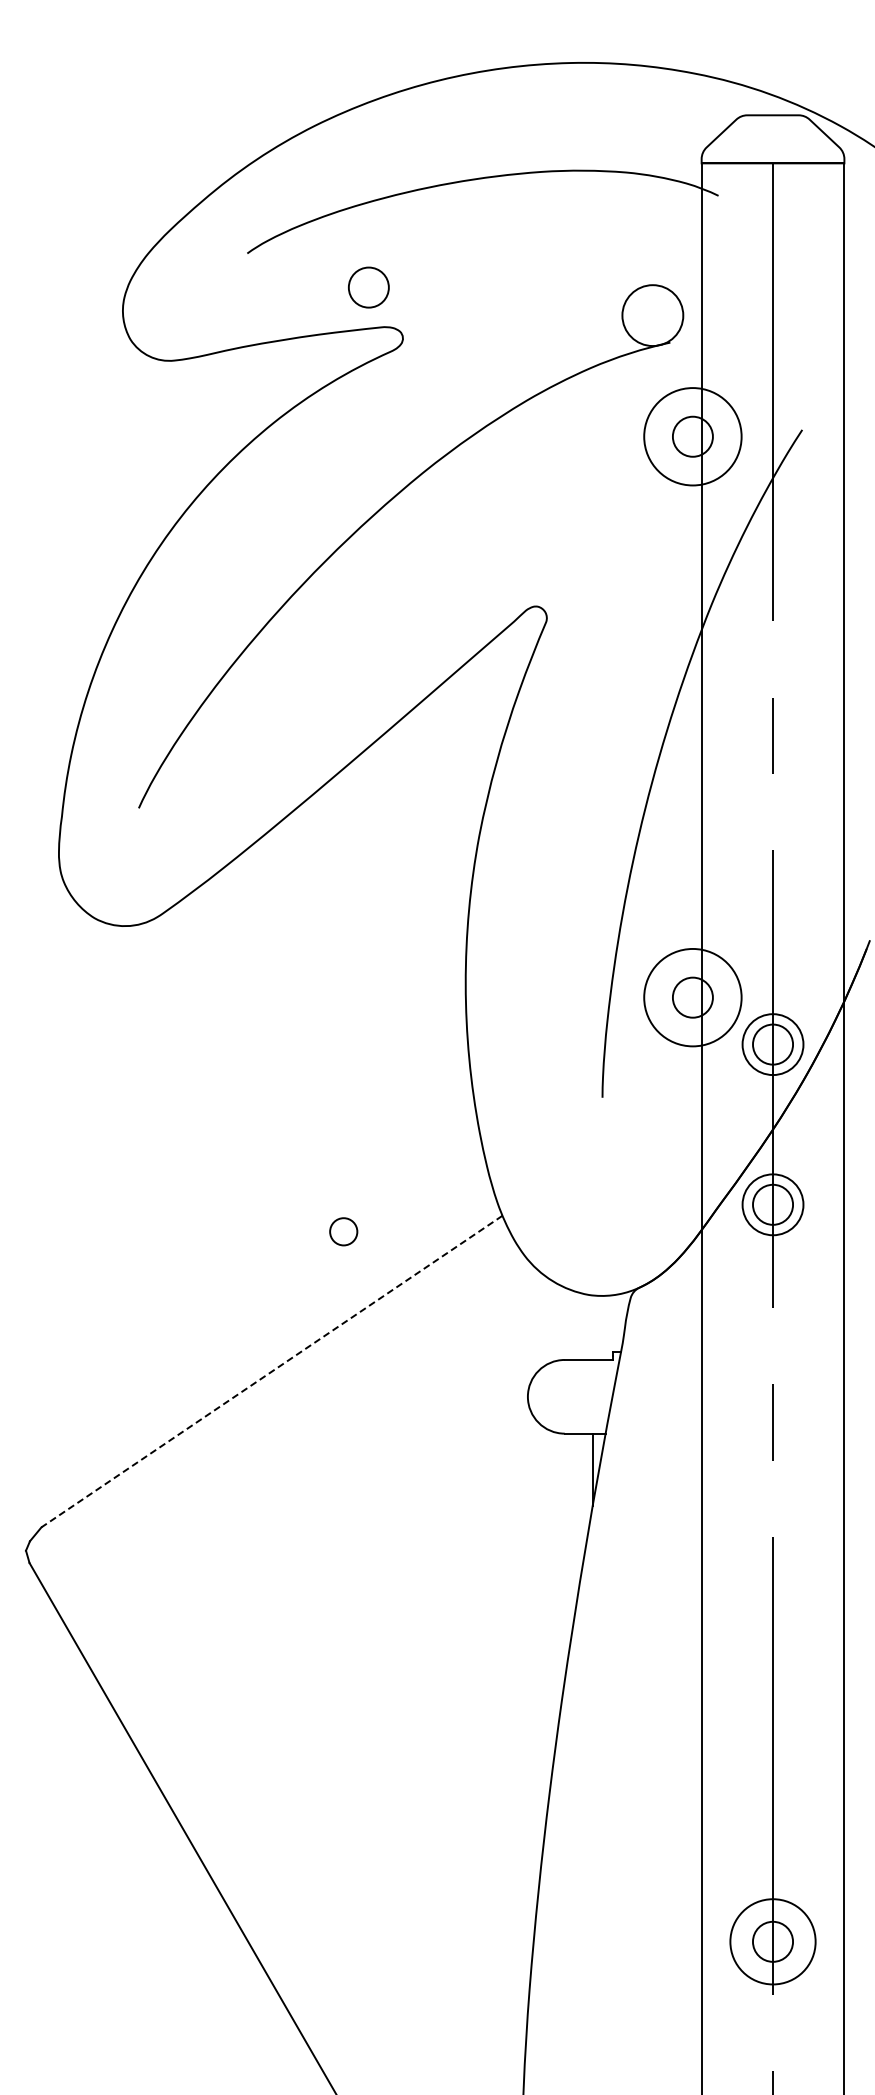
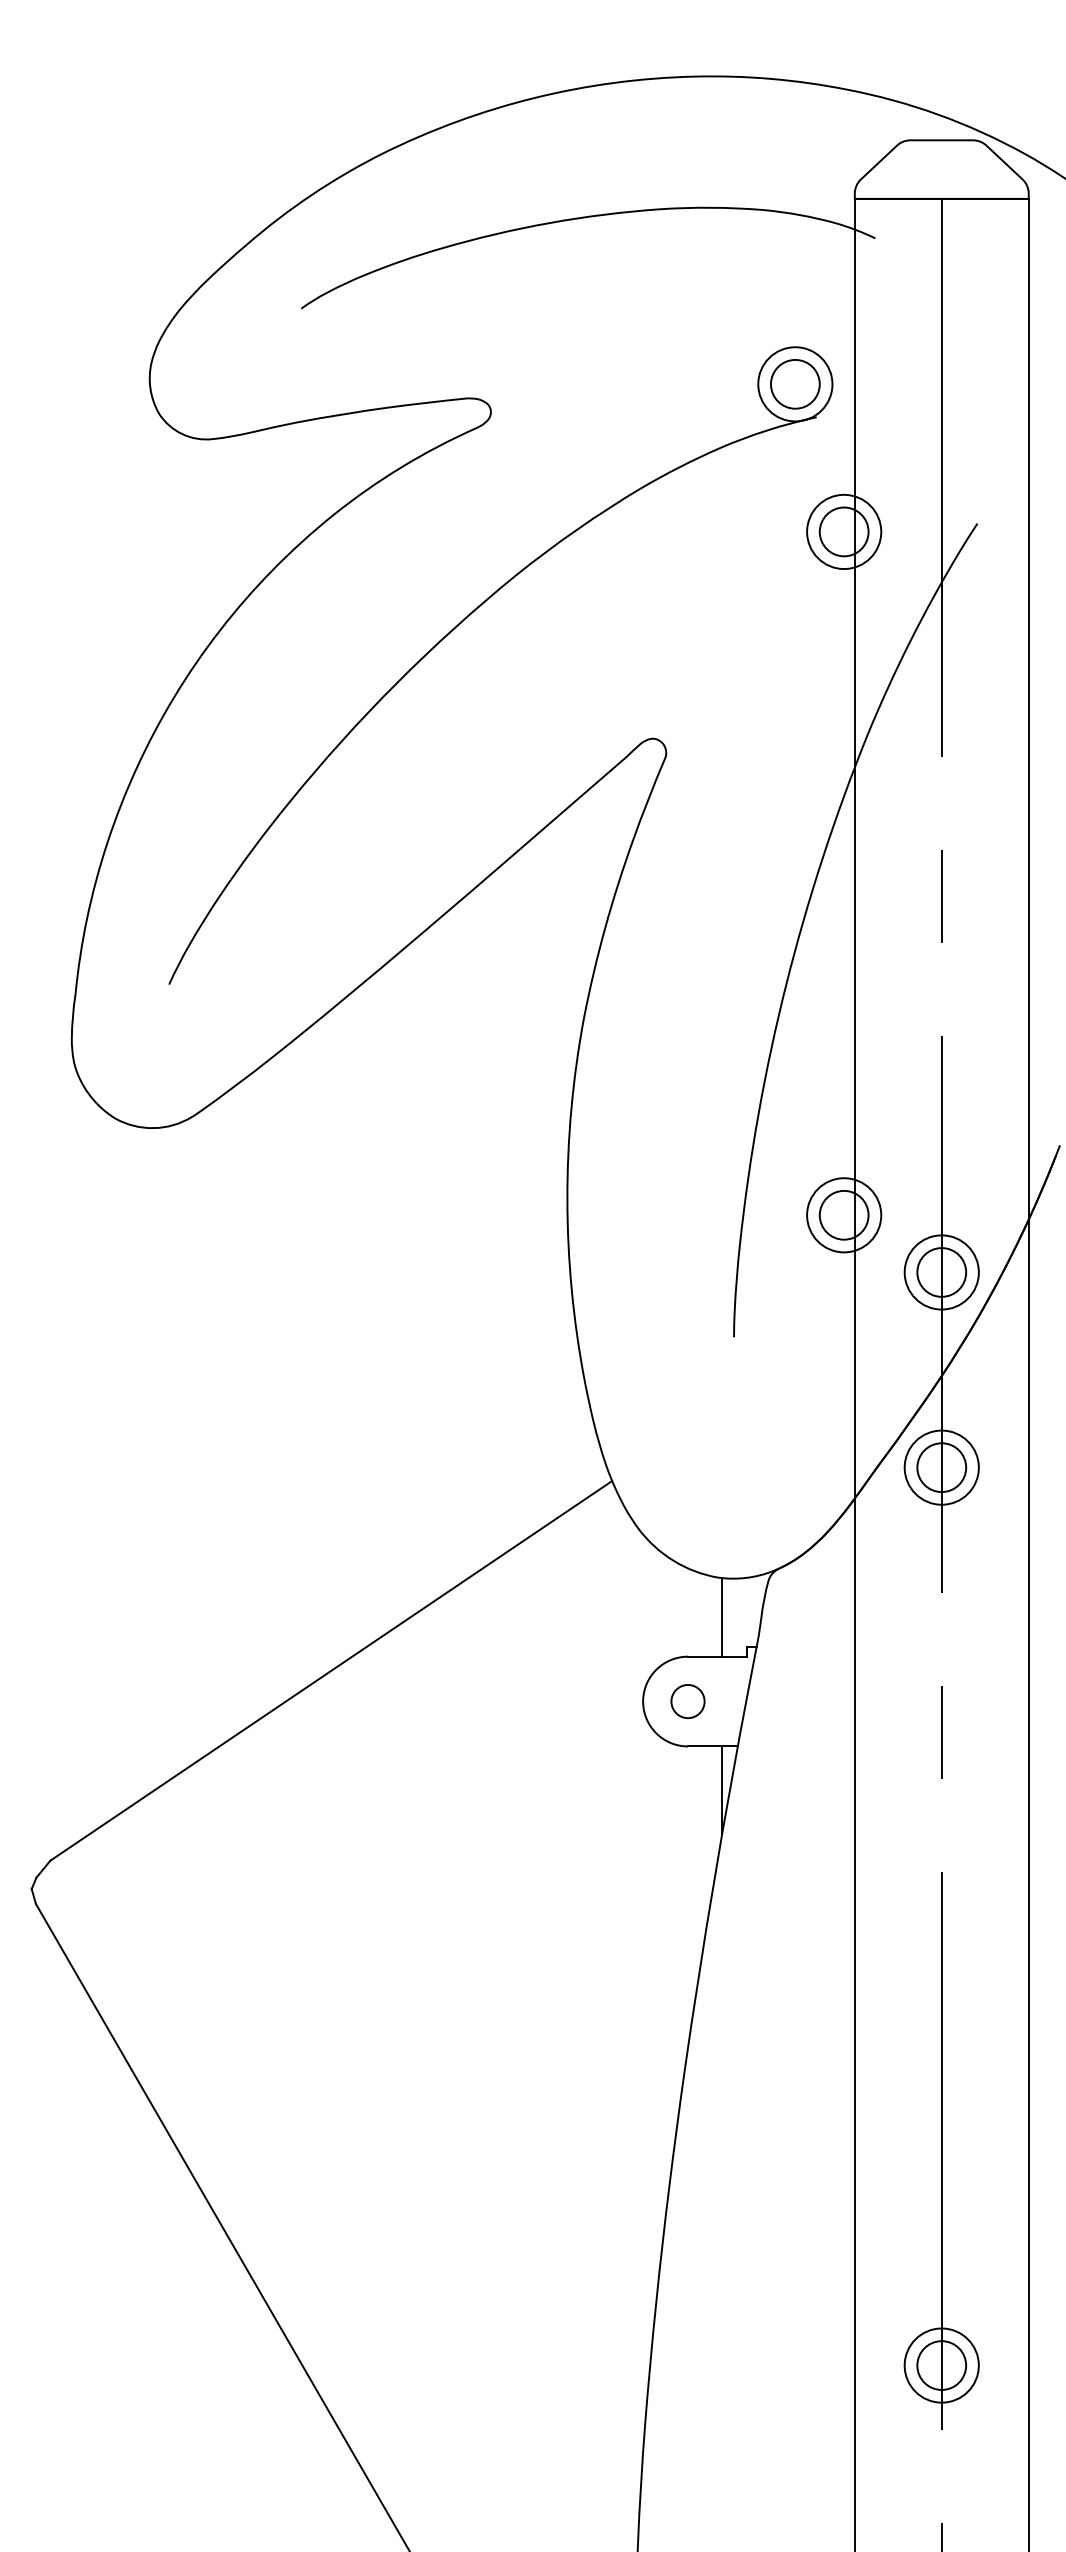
circle: (368, 287) -> (794, 384), moved
circle: (692, 436) -> (843, 531), size x0.62
circle: (692, 997) -> (843, 1215), size x0.62
circle: (343, 1231) -> (687, 1701), moved
line: (592, 1327) -> (721, 1617), added
line: (271, 1371) -> (330, 1670), dashed -> solid
circle: (772, 1941) -> (941, 2365), size x0.71

